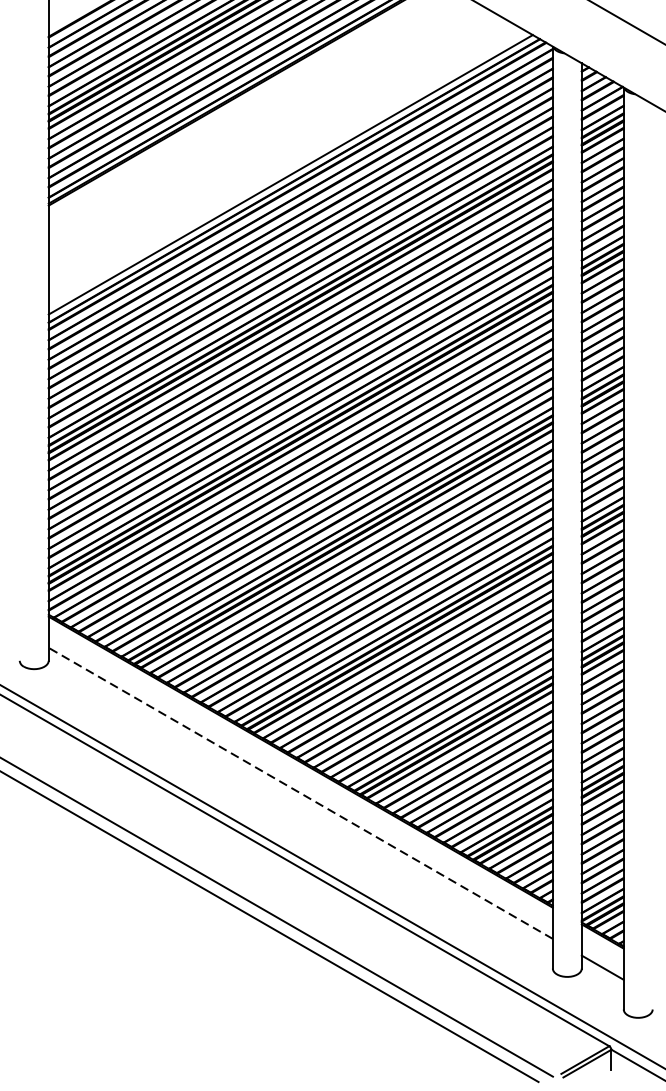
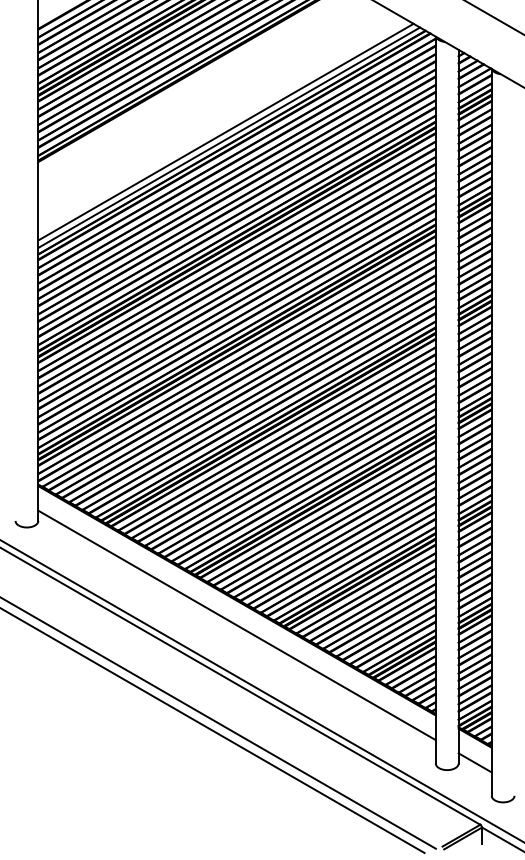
line: (286, 166) -> (225, 131), added
line: (300, 793) -> (236, 625), dashed -> solid

